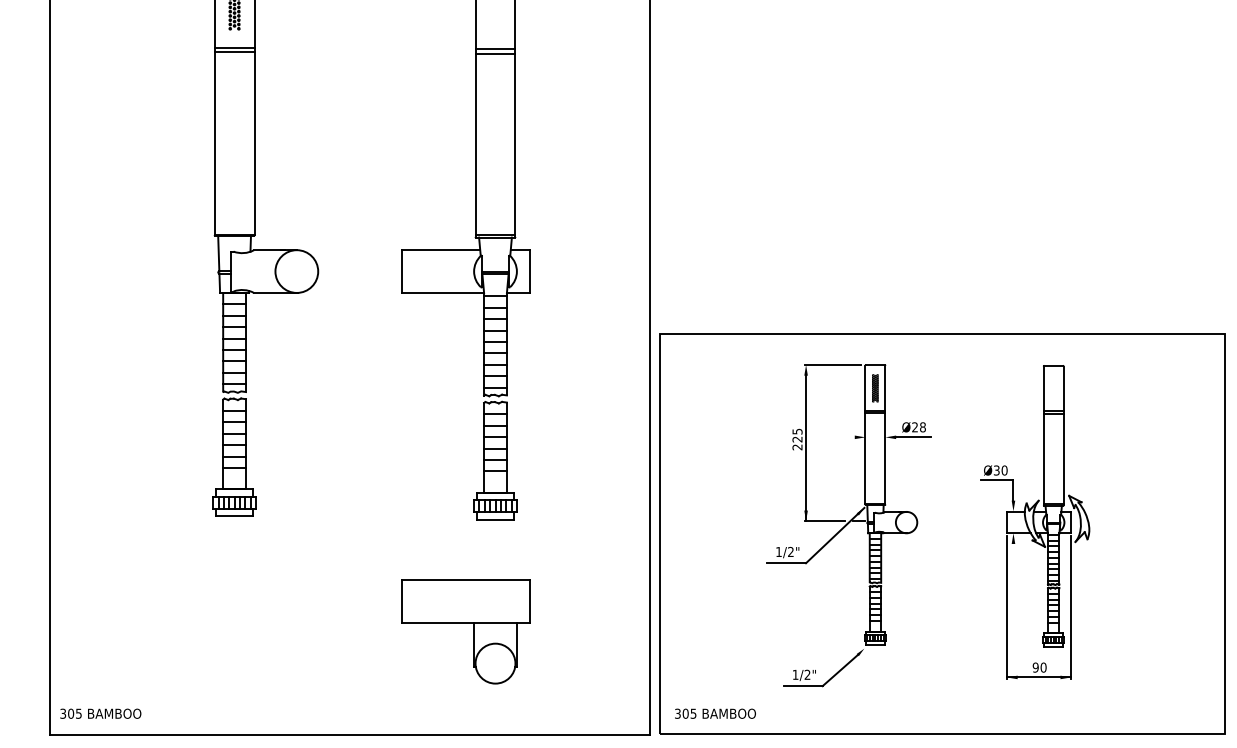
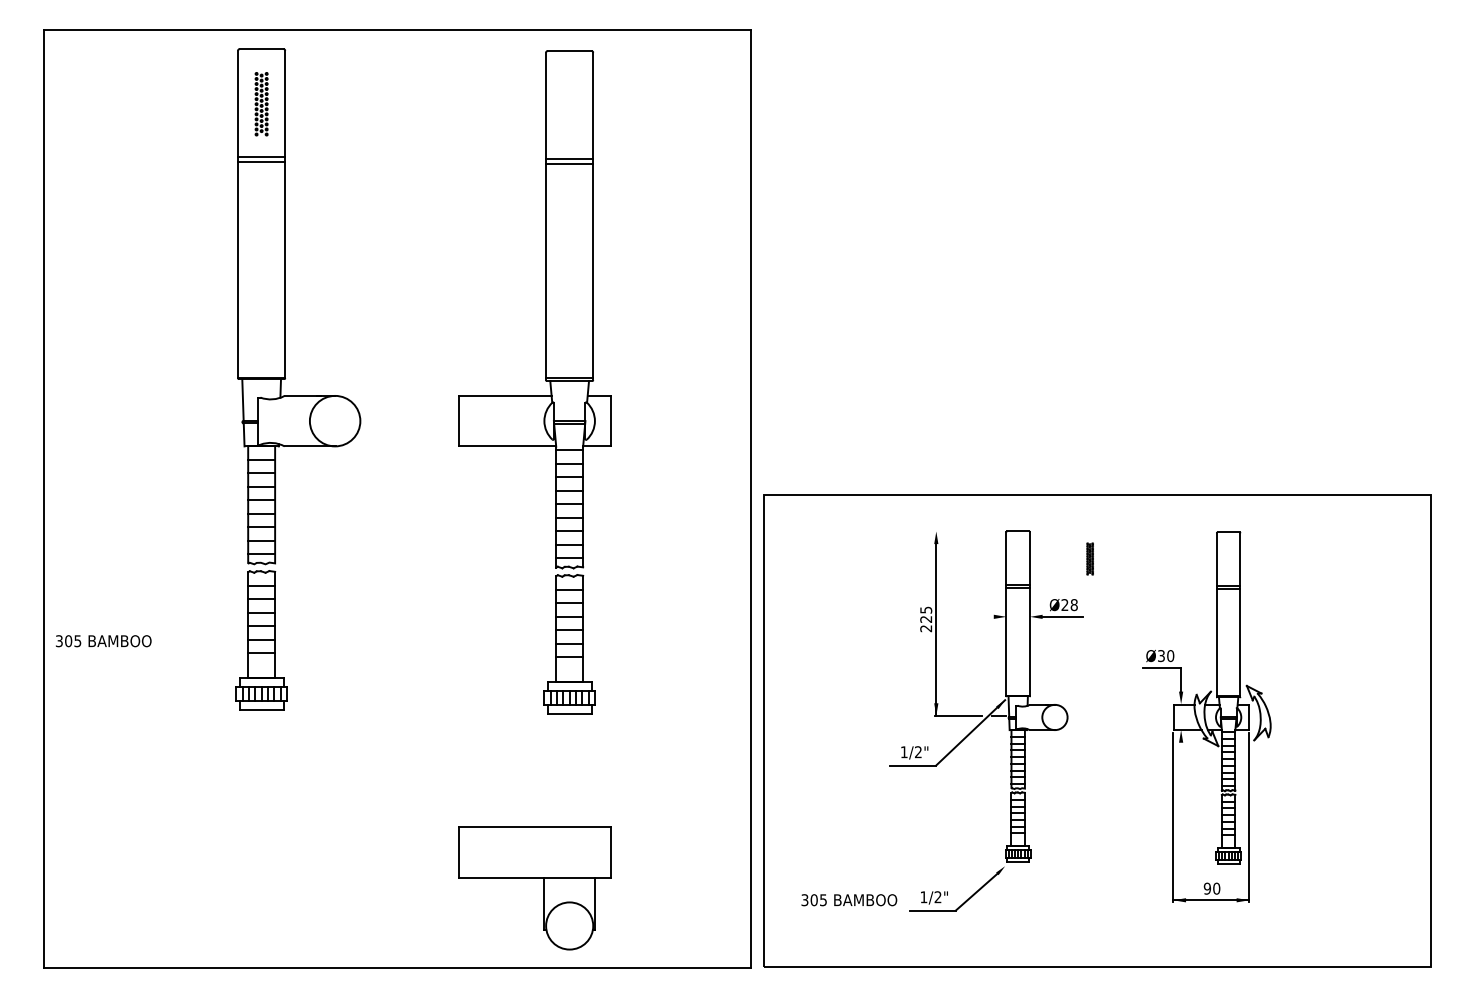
line: (832, 365) -> (967, 531), removed
part: (874, 387) -> (1089, 558), moved
part: (473, 631) -> (543, 888), moved
text: (100, 714) -> (103, 641), moved
text: (715, 714) -> (849, 900), moved

